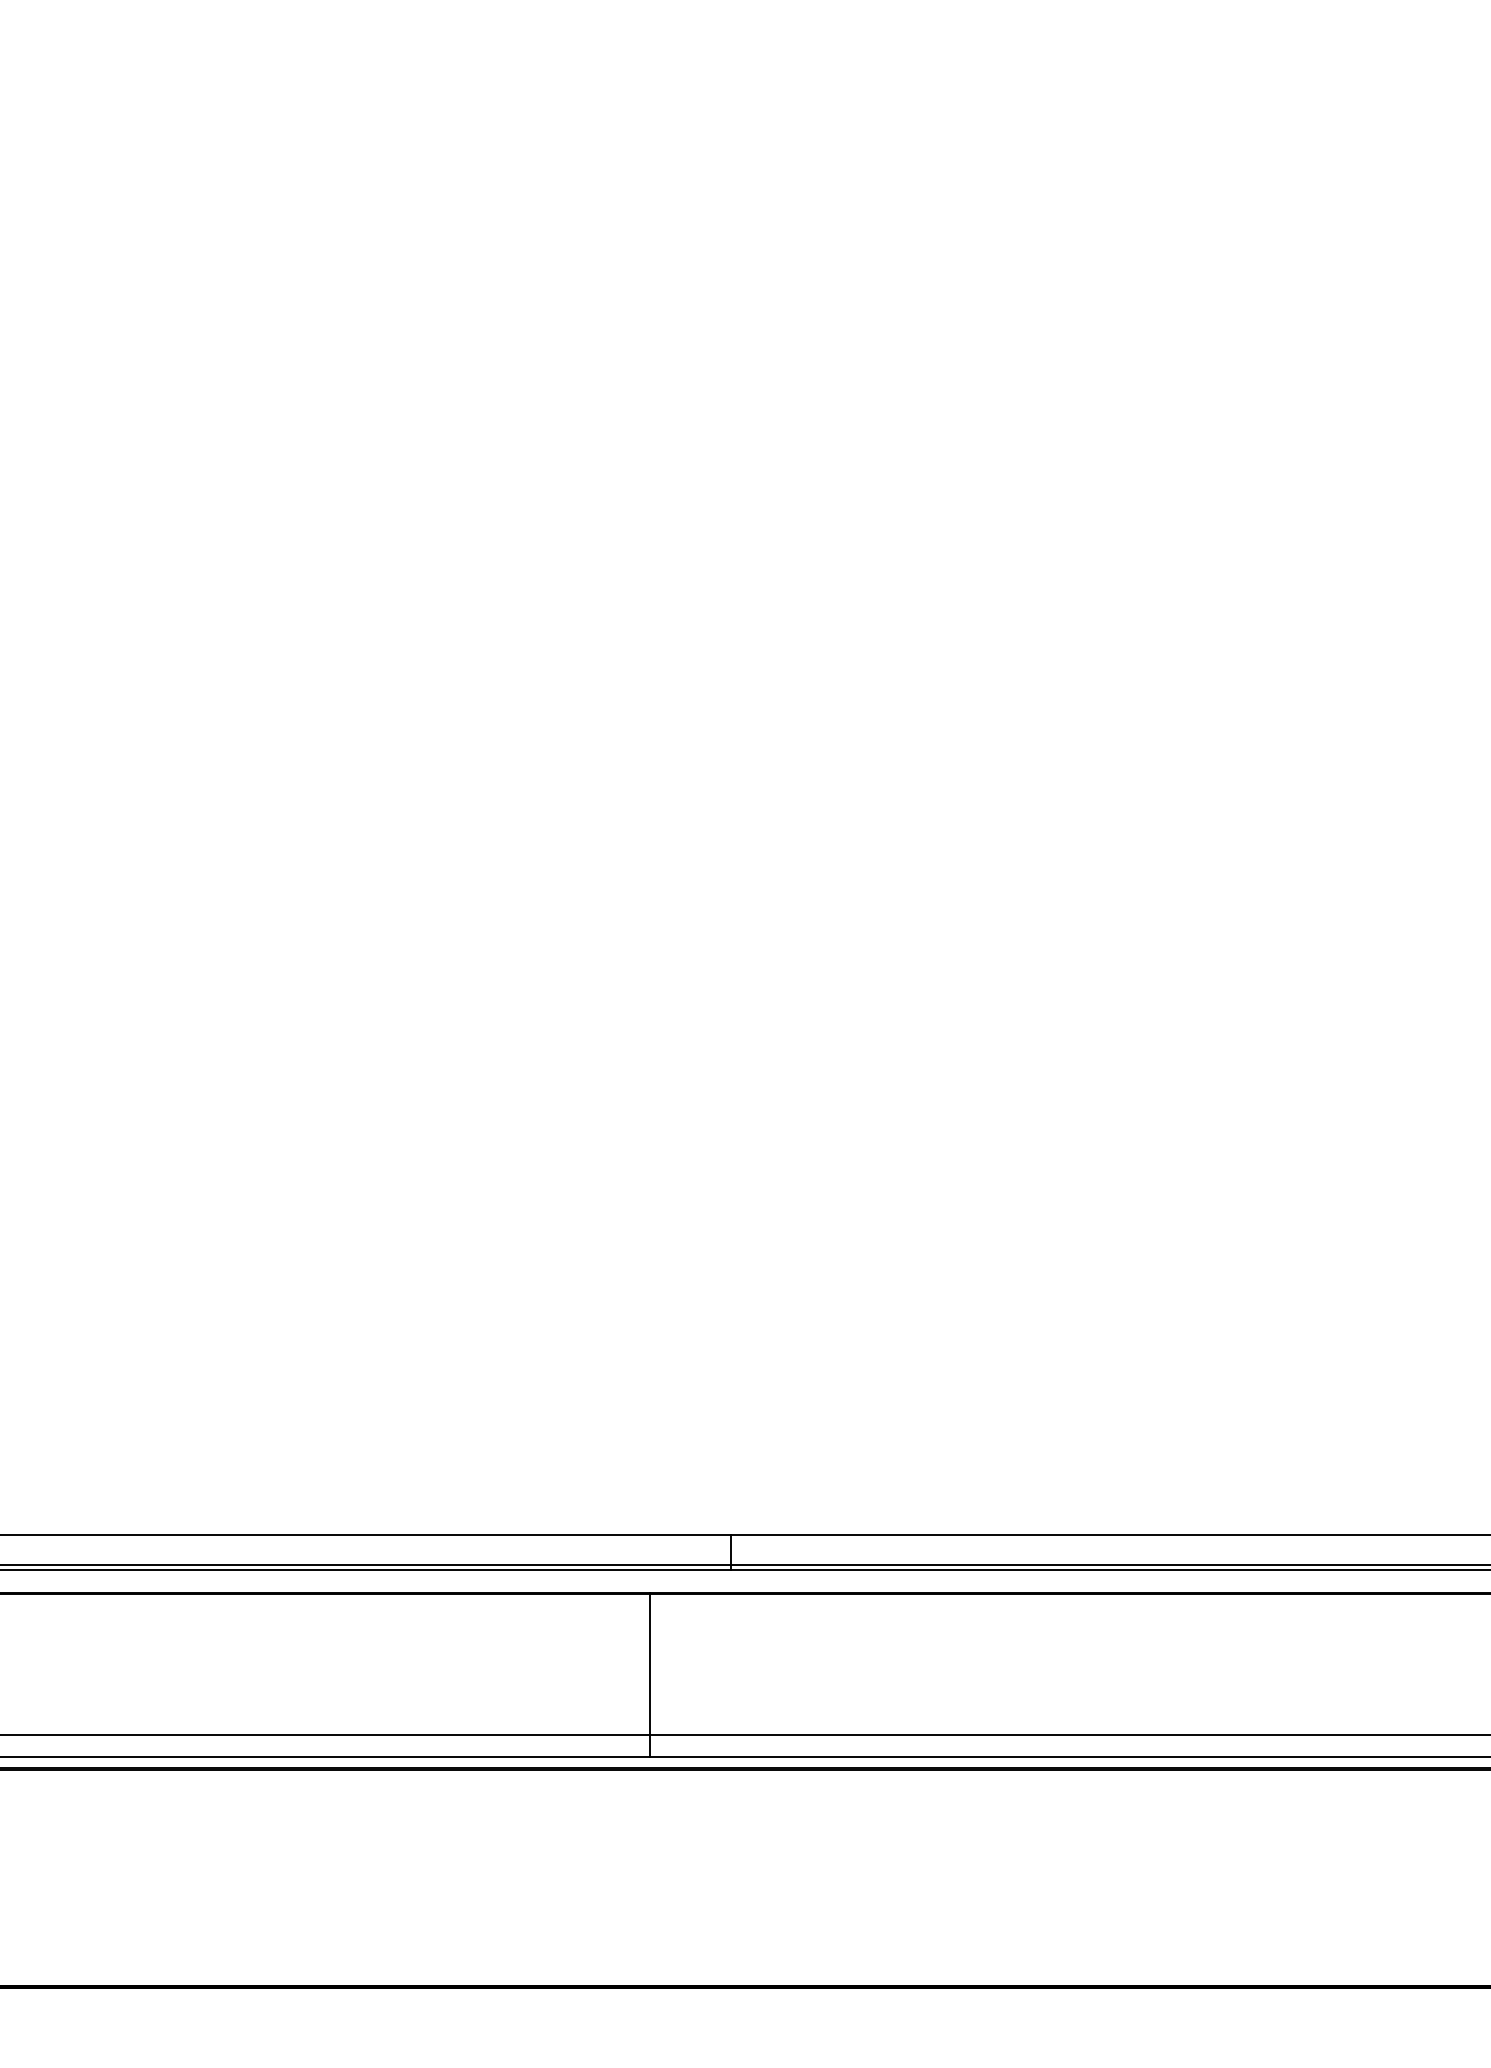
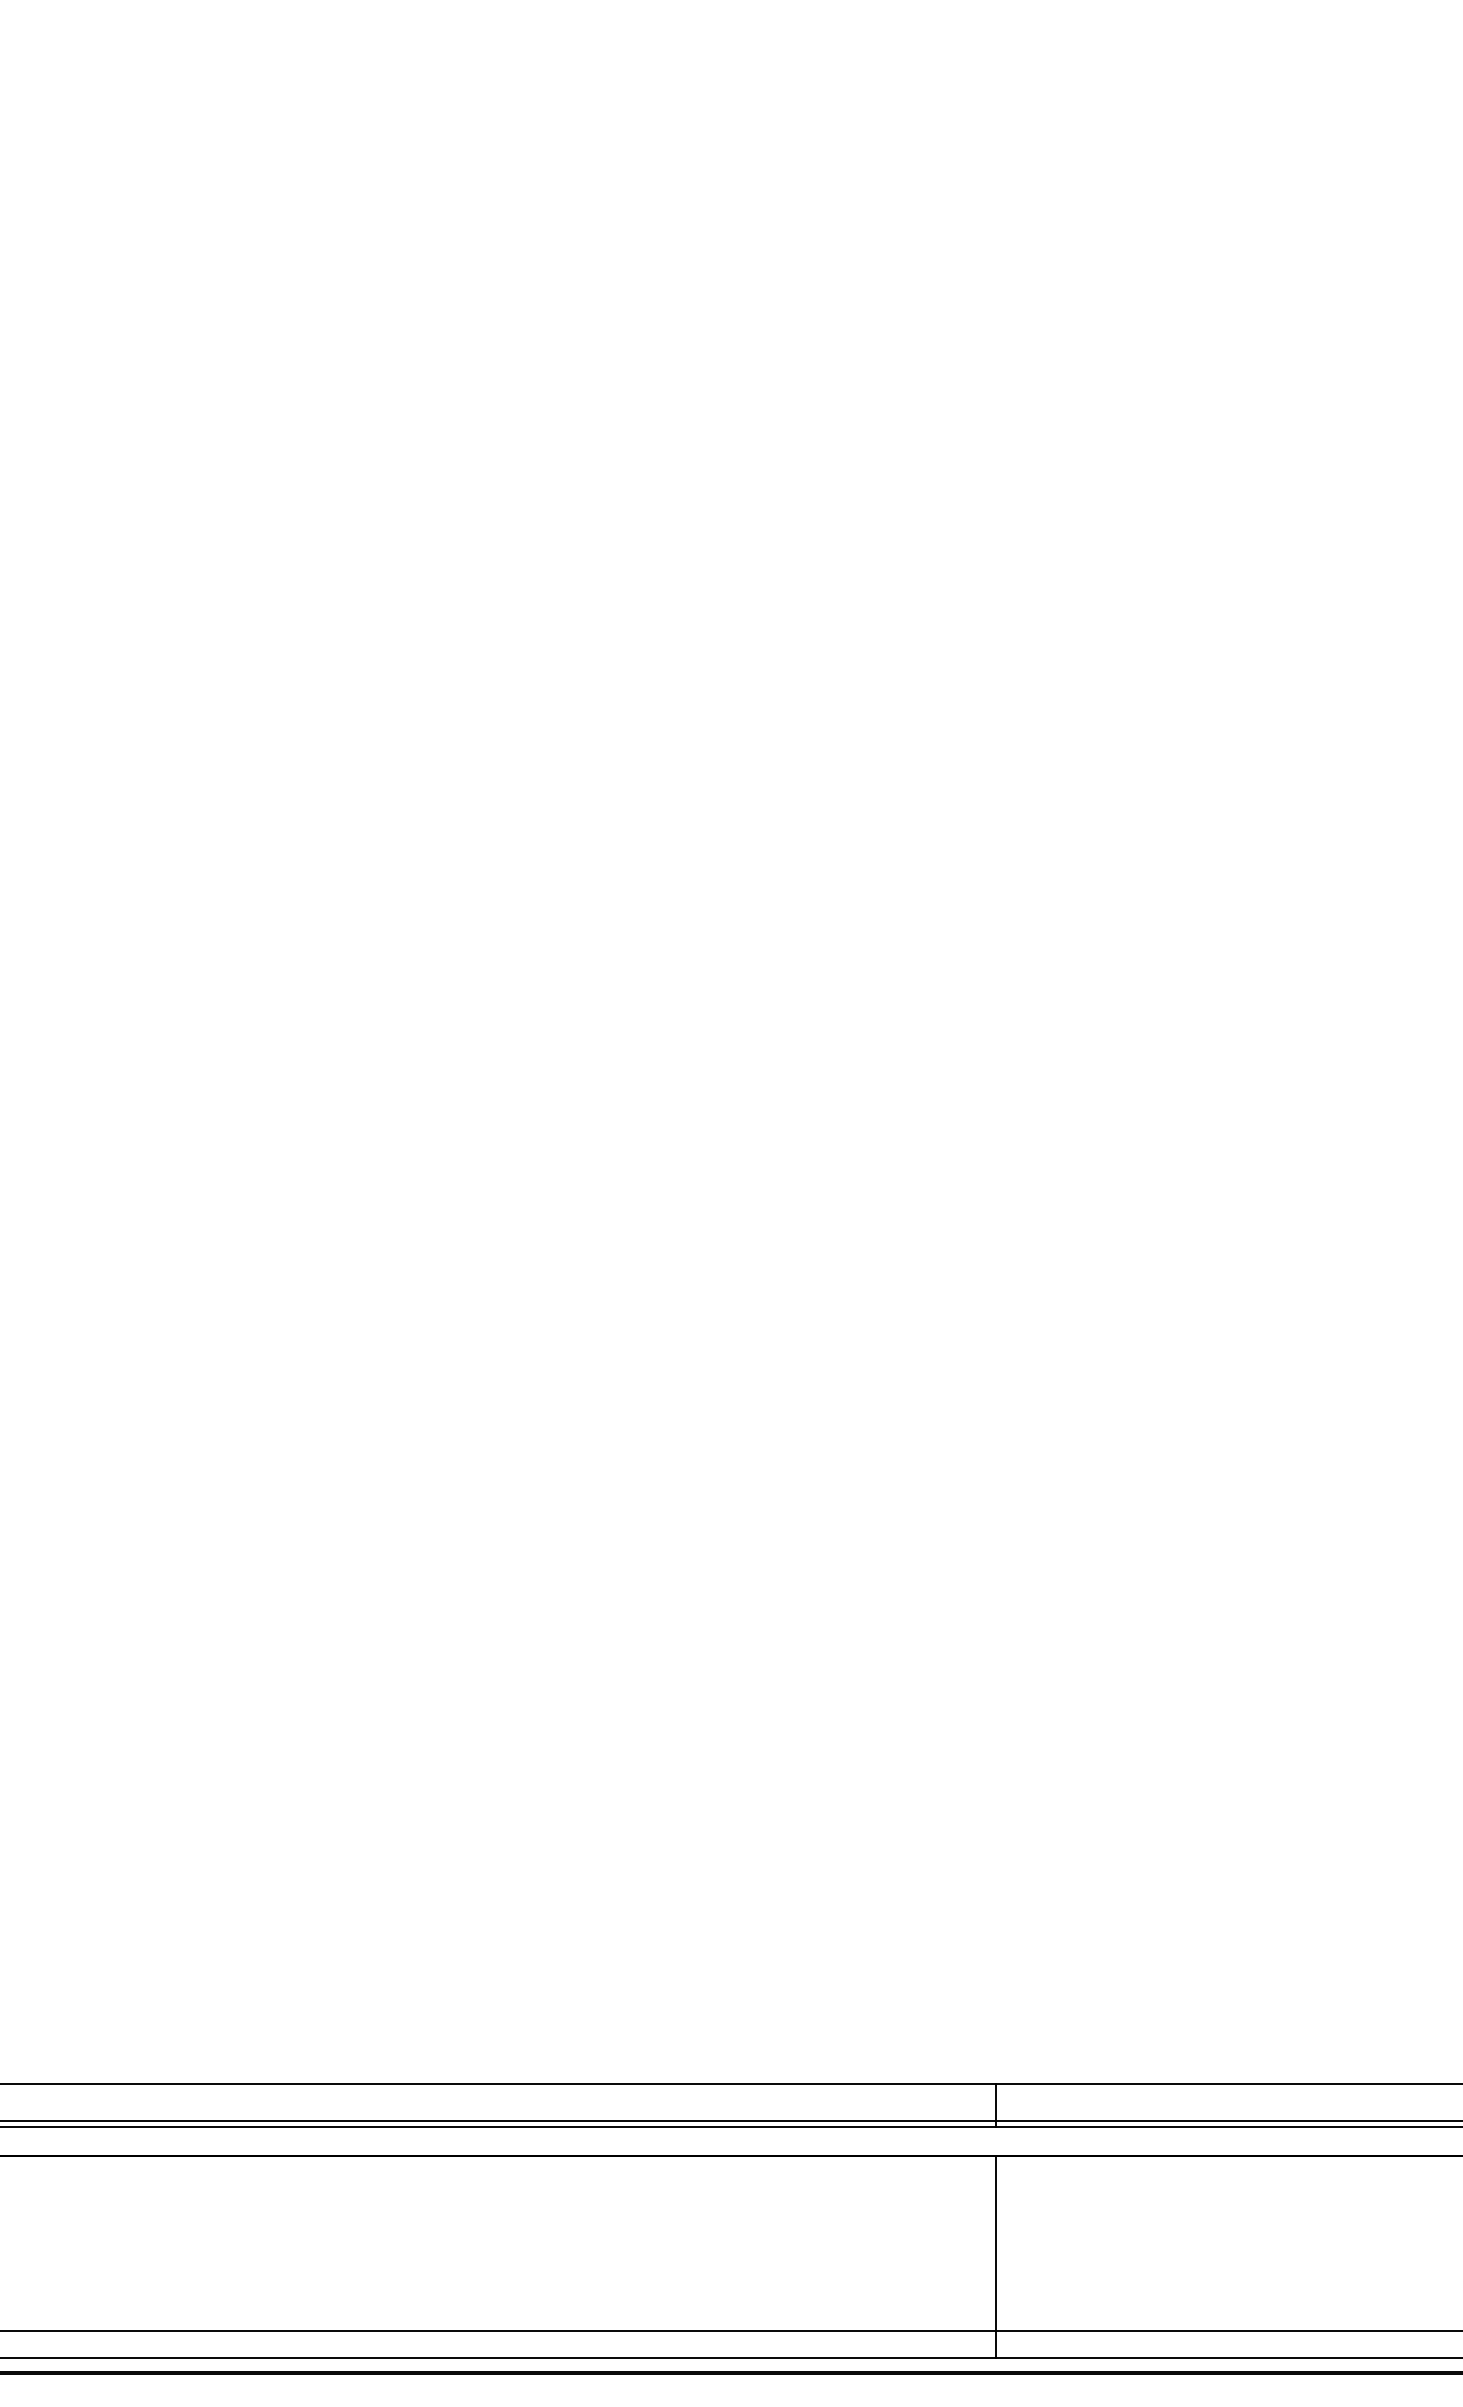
line: (650, 1674) -> (996, 2256), moved

